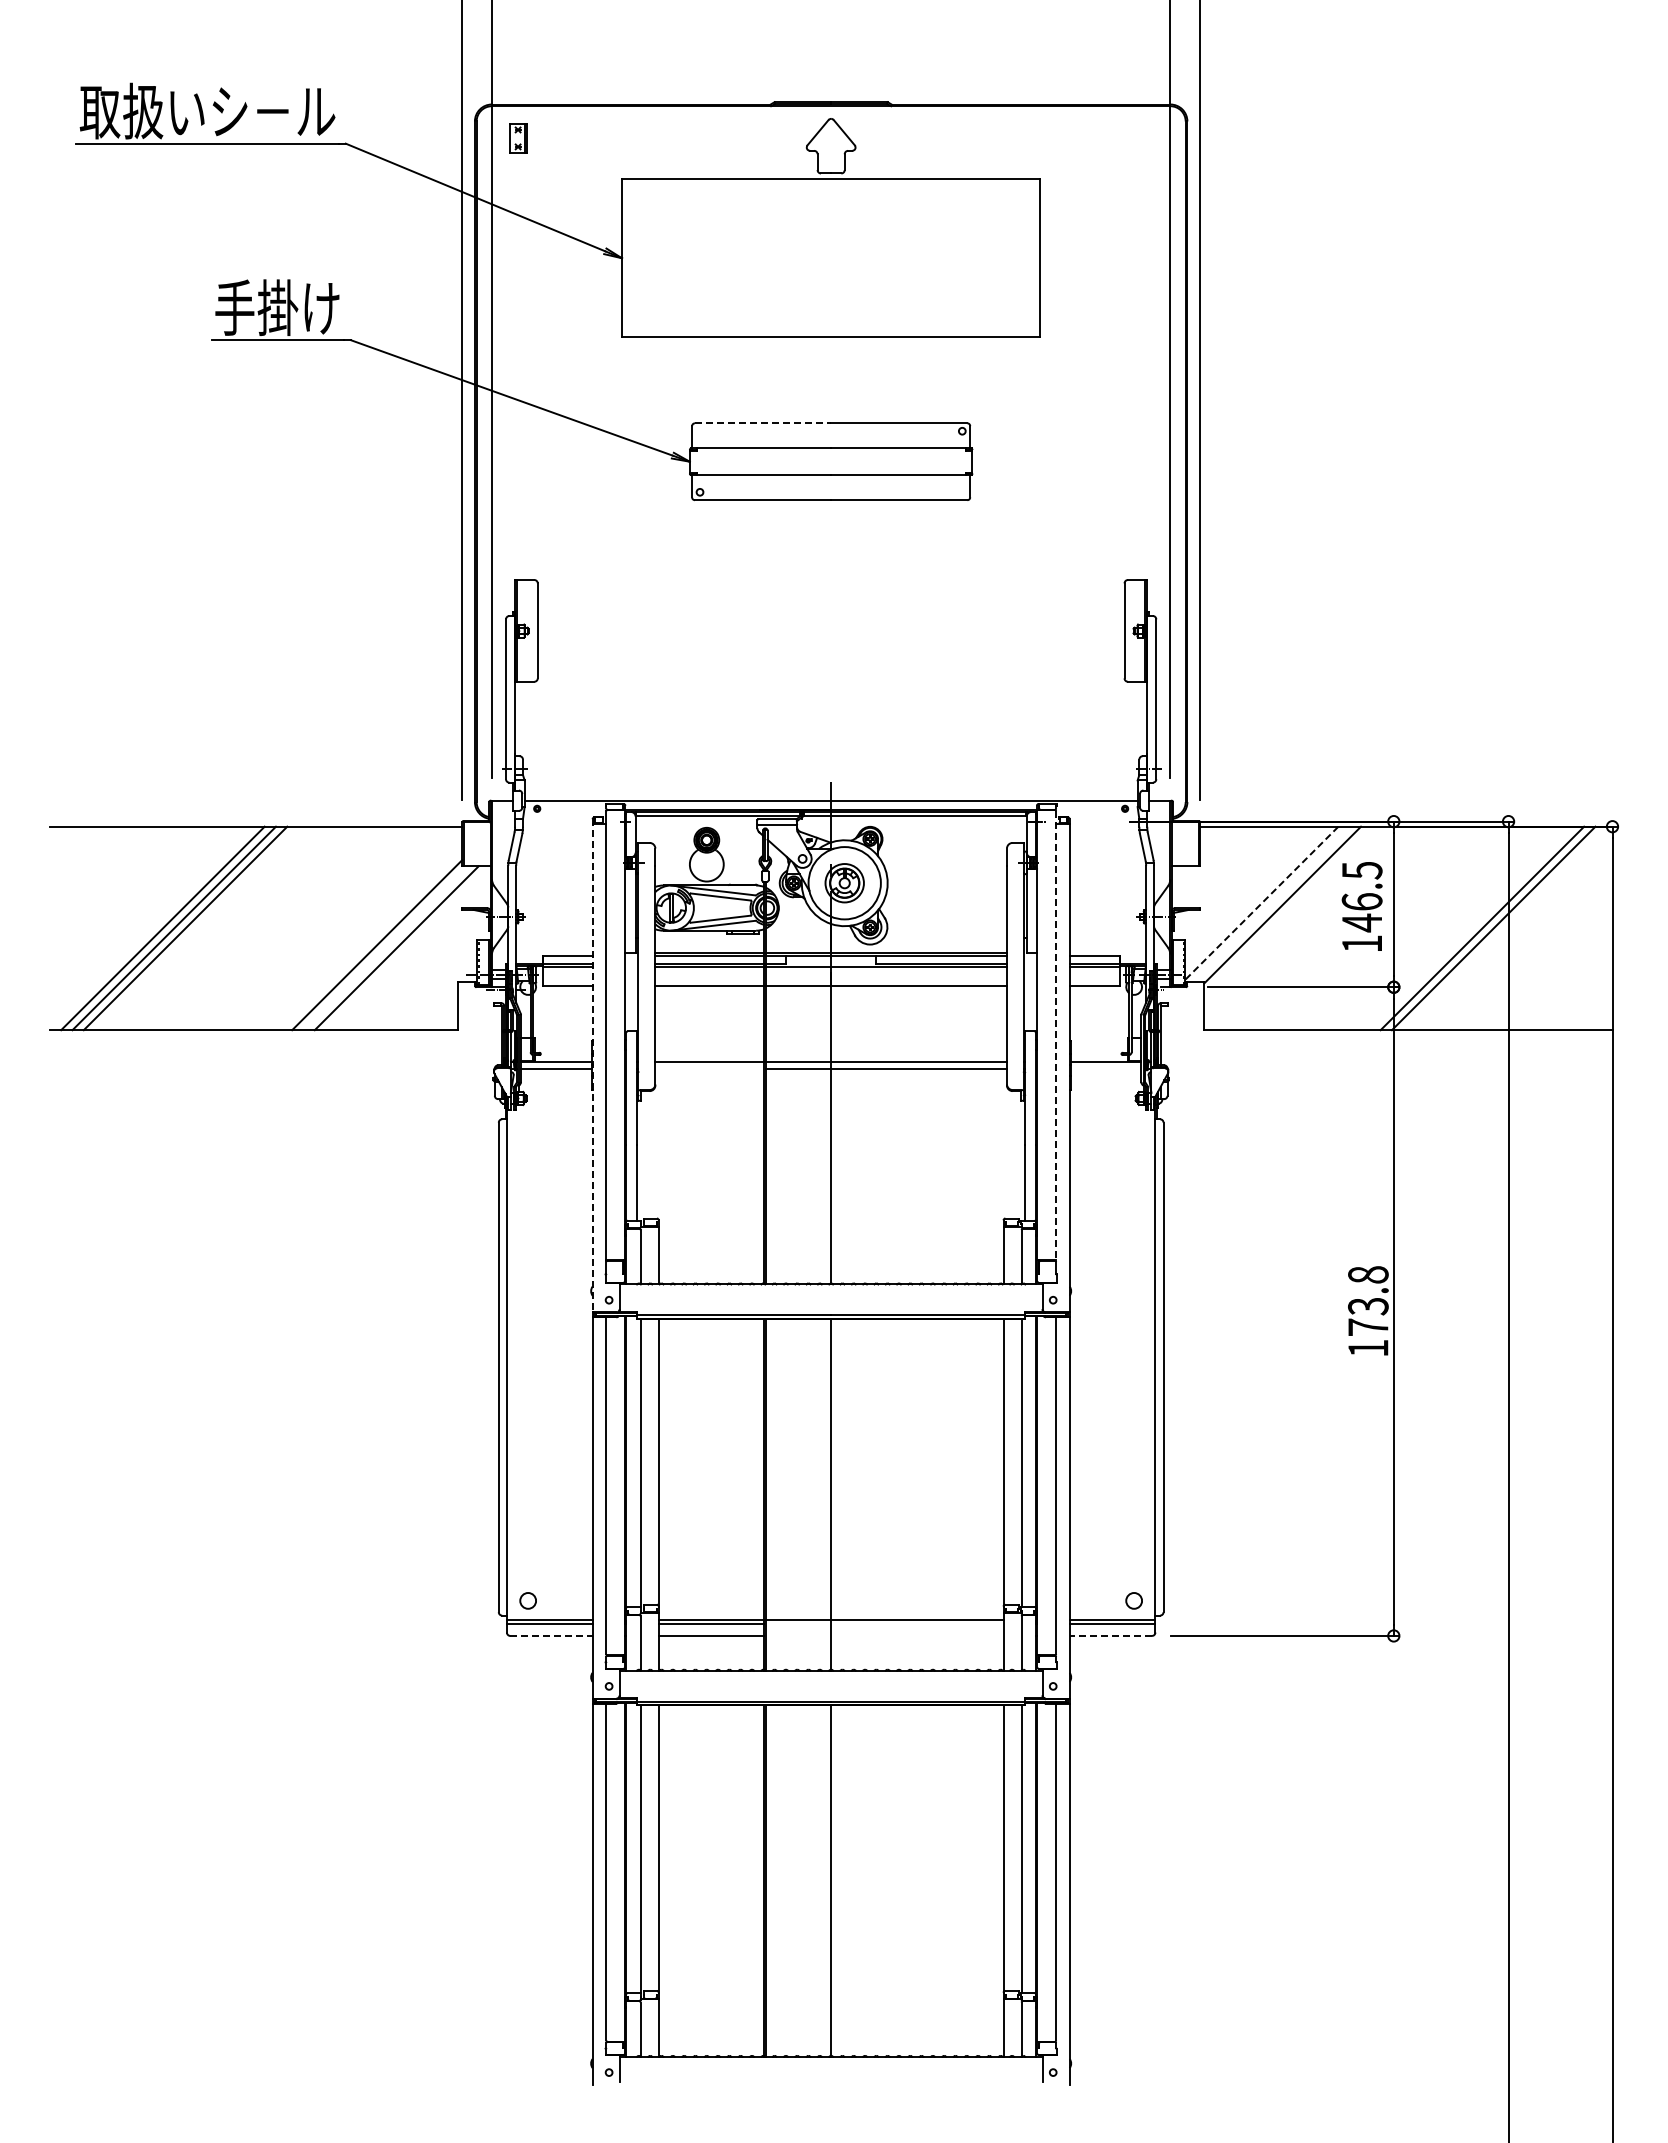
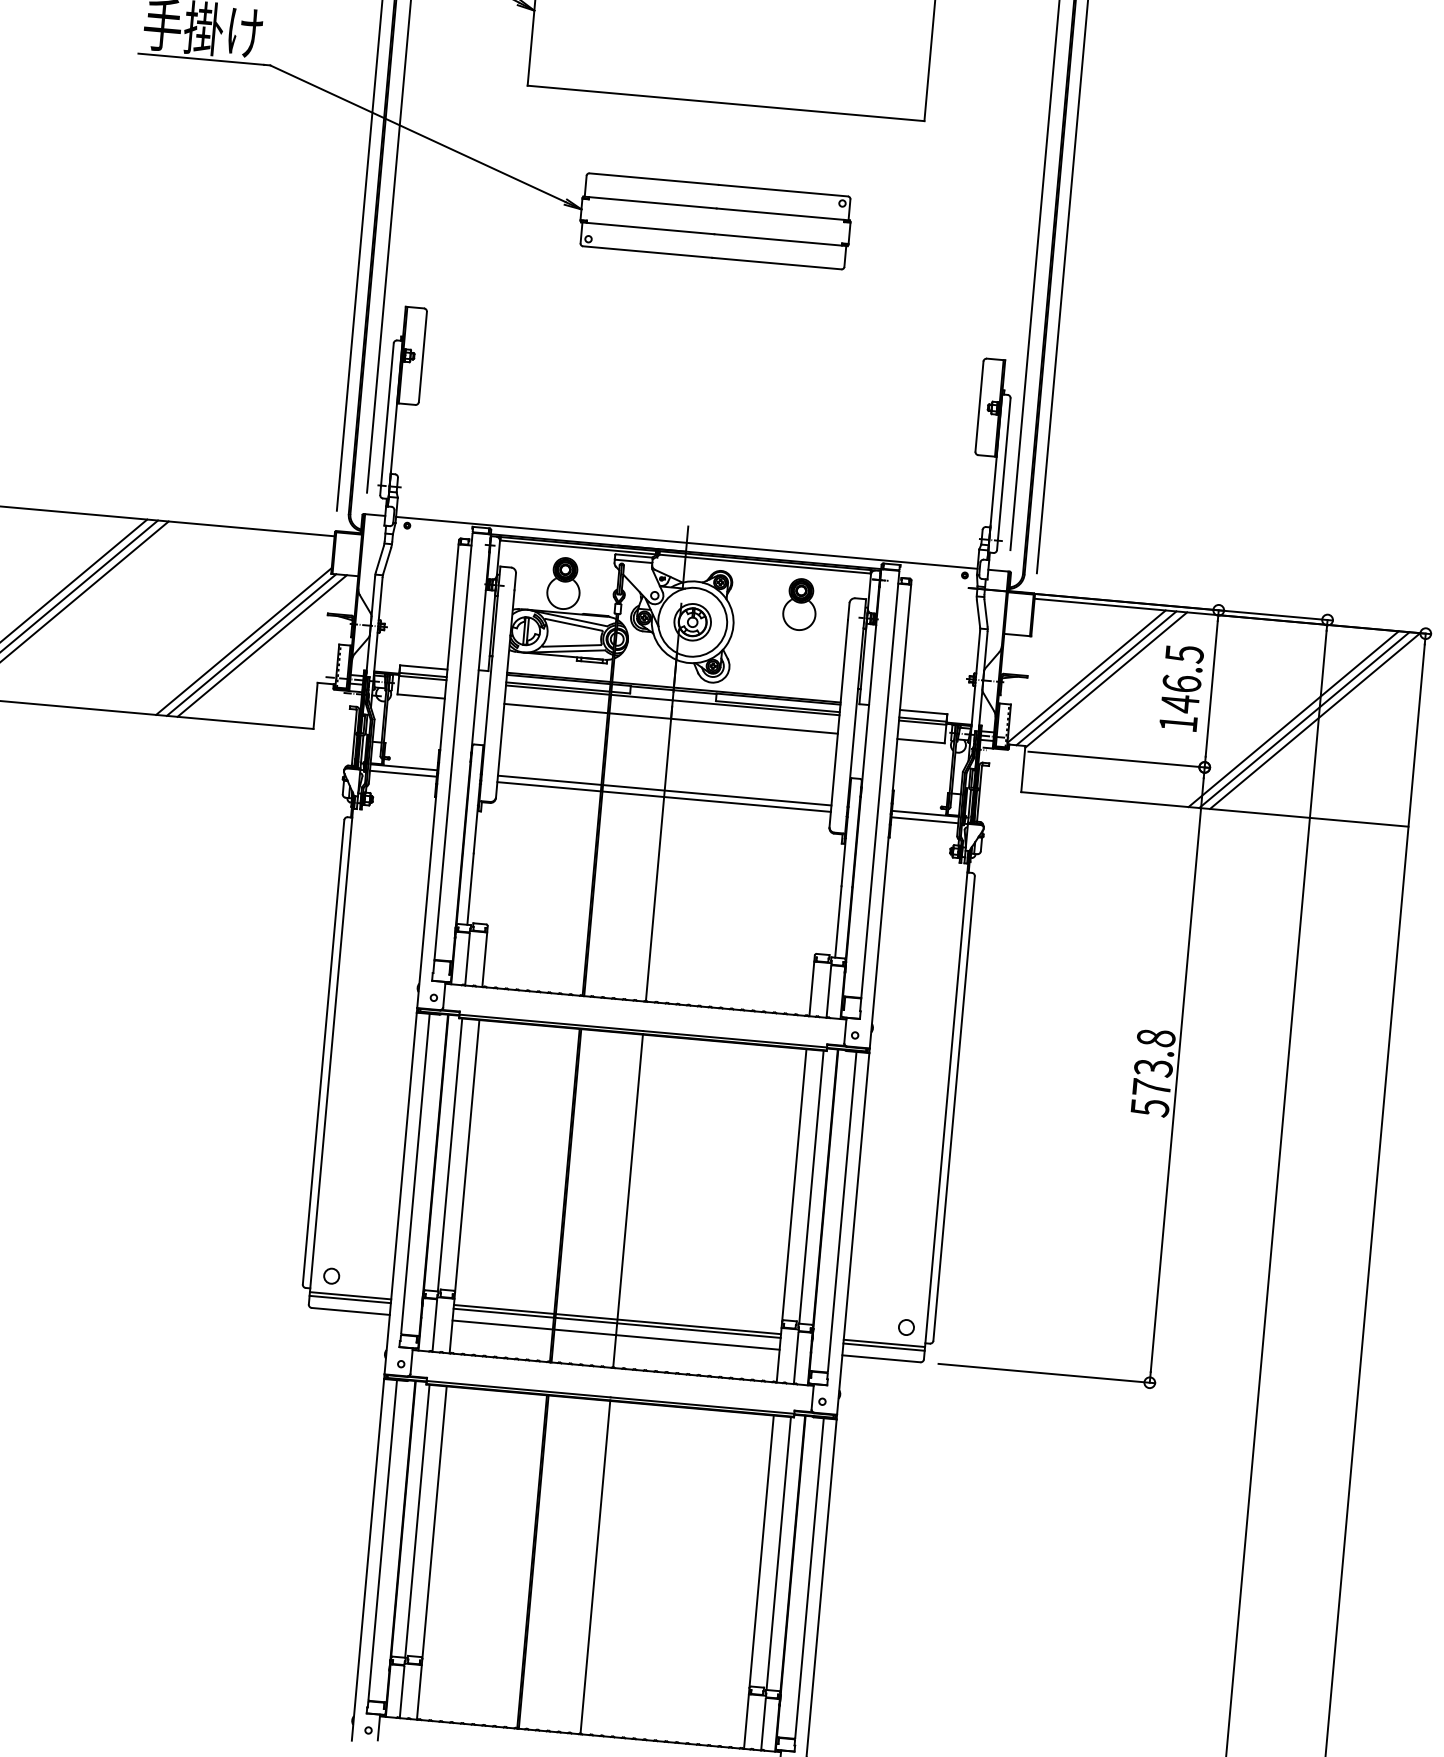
line: (763, 423) -> (654, 179), dashed -> solid
part: (955, 854) -> (800, 604), added
line: (1261, 903) -> (1086, 676), dashed -> solid
line: (1271, 903) -> (1095, 677), added
line: (1504, 928) -> (1314, 721), added
line: (385, 948) -> (251, 645), added
line: (1056, 1035) -> (880, 784), dashed -> solid
line: (592, 1065) -> (438, 773), dashed -> solid
line: (709, 1068) -> (548, 786), added
line: (1105, 1068) -> (924, 820), added
text: (1368, 1348) -> (1150, 1107), 173.8 -> 573.8
line: (884, 1623) -> (667, 1327), added
line: (551, 1635) -> (350, 1311), dashed -> solid
line: (884, 1635) -> (666, 1339), added
line: (1110, 1635) -> (881, 1358), dashed -> solid

